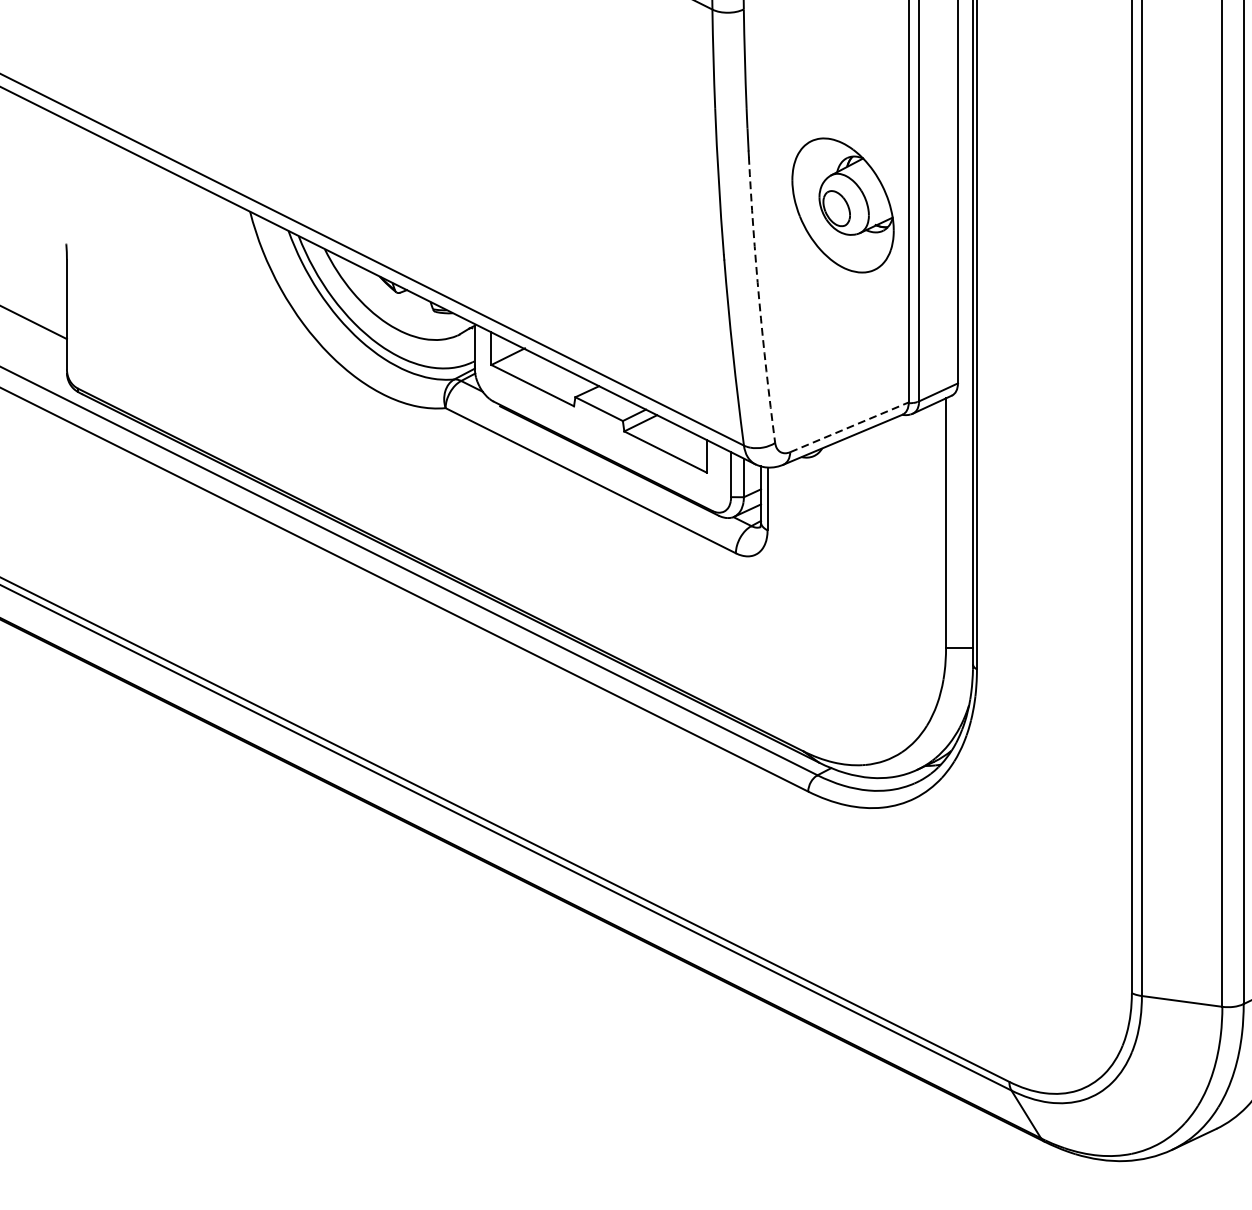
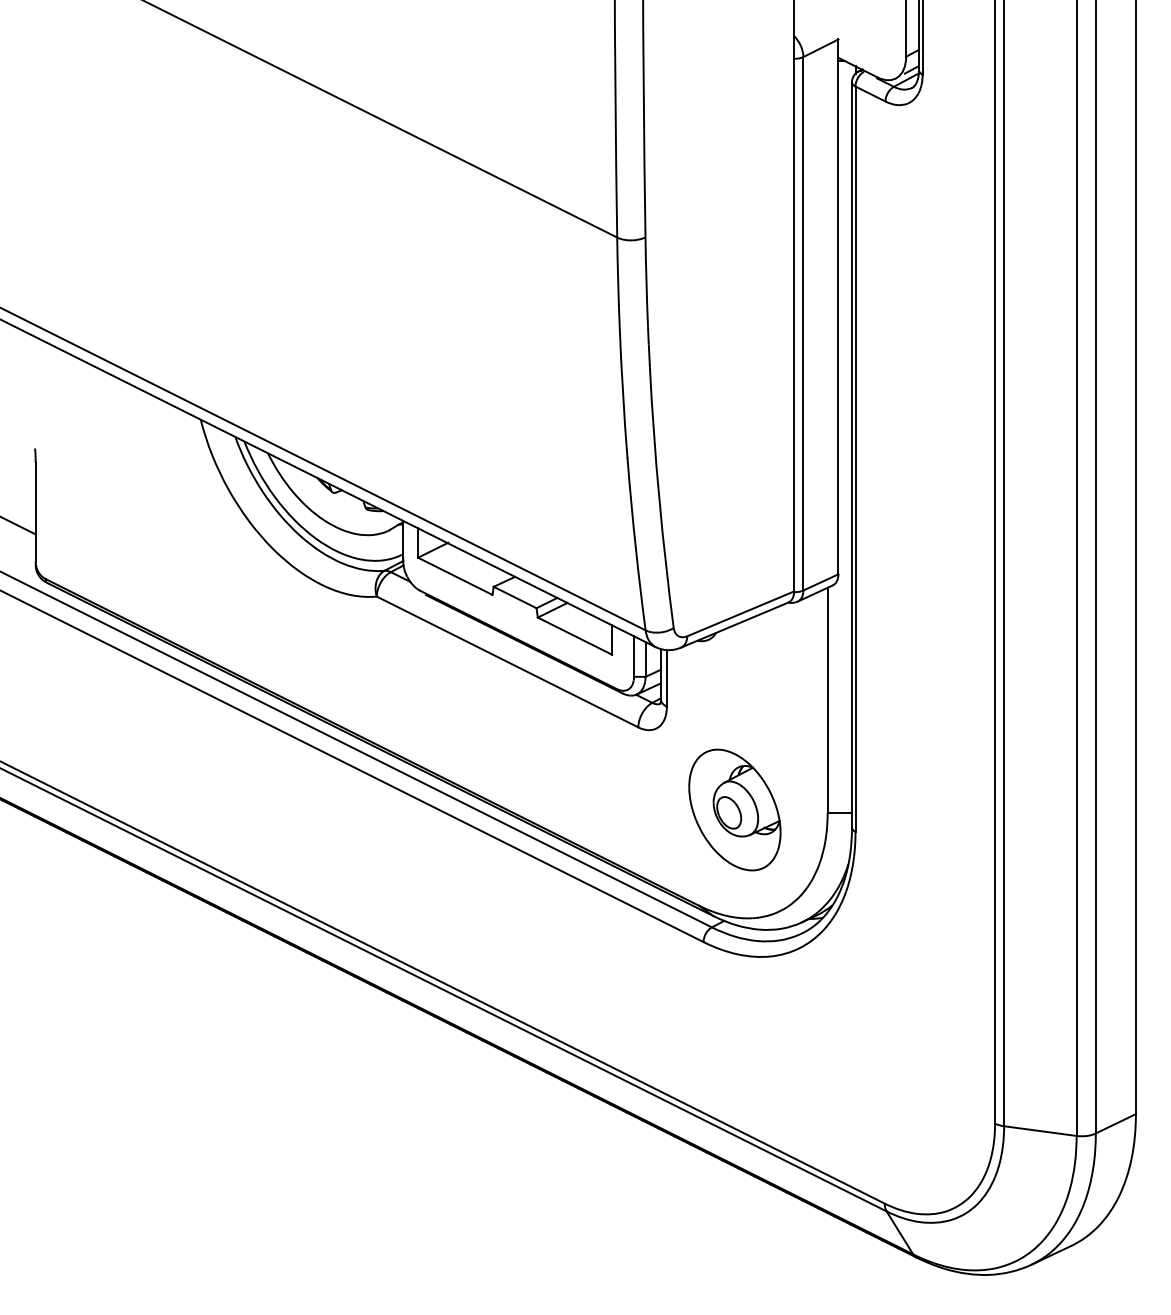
part: (842, 204) -> (734, 809), moved
arc: (759, 300) -> (659, 499), dashed -> solid
line: (849, 426) -> (740, 613), dashed -> solid

